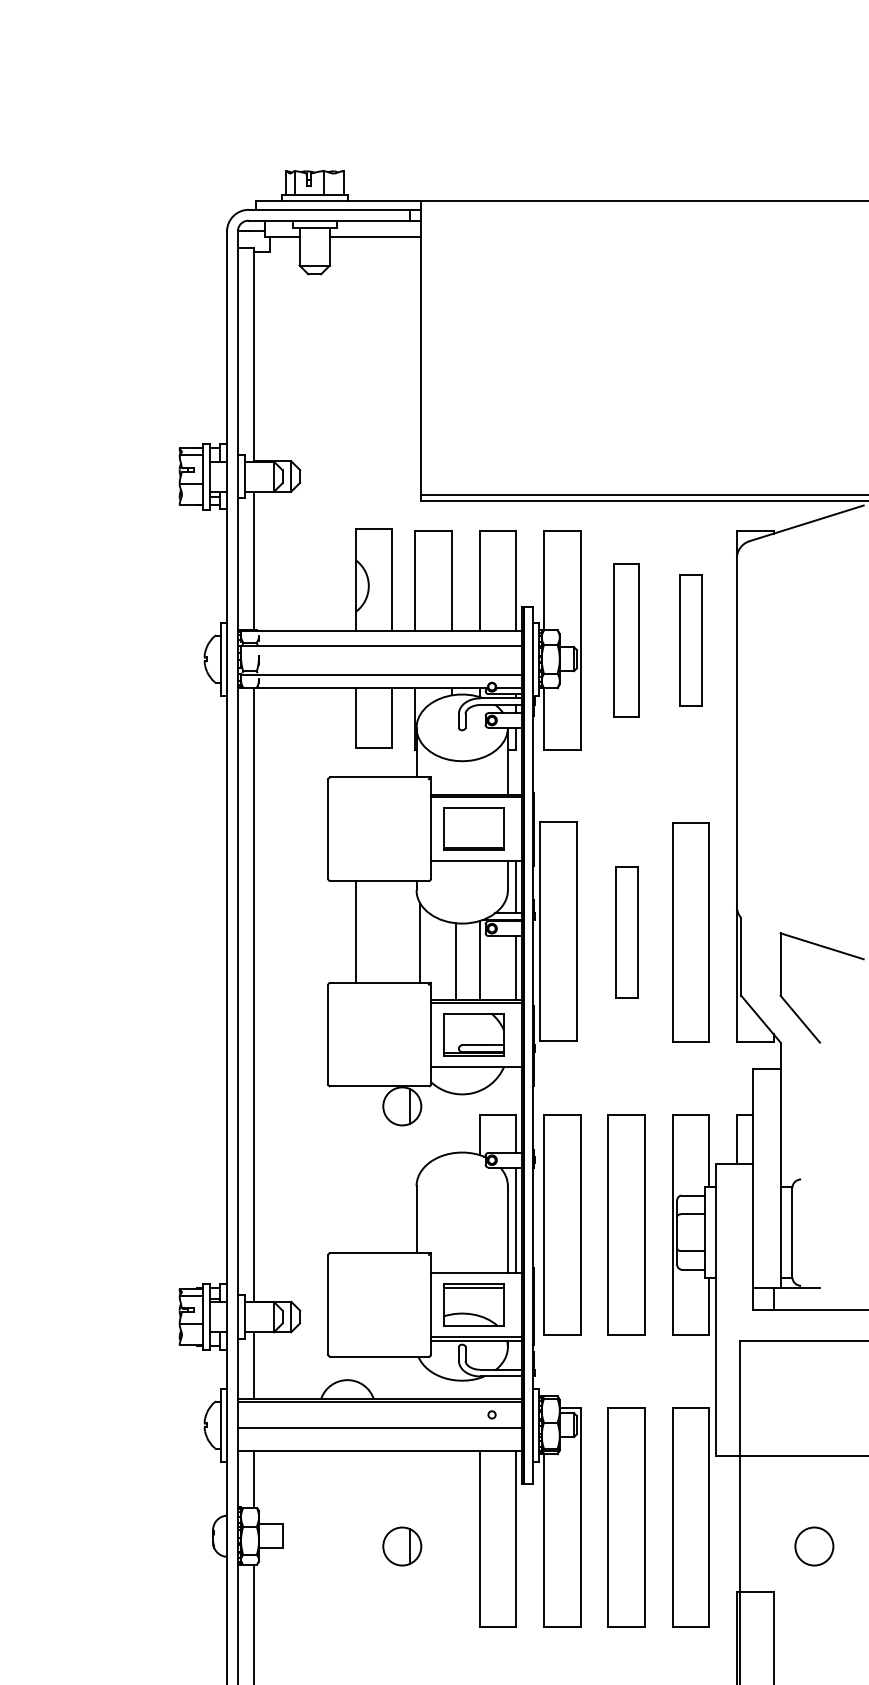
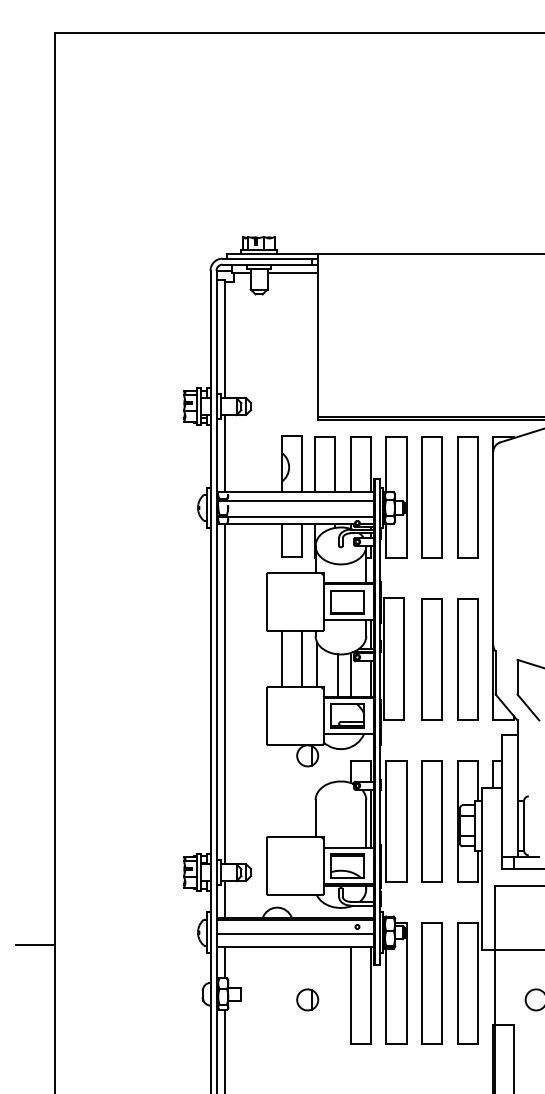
part: (625, 640) -> (431, 497), size x1.43
part: (690, 640) -> (467, 497), size x1.67
line: (392, 930) -> (302, 658), added
part: (625, 932) -> (431, 659), size x1.67

